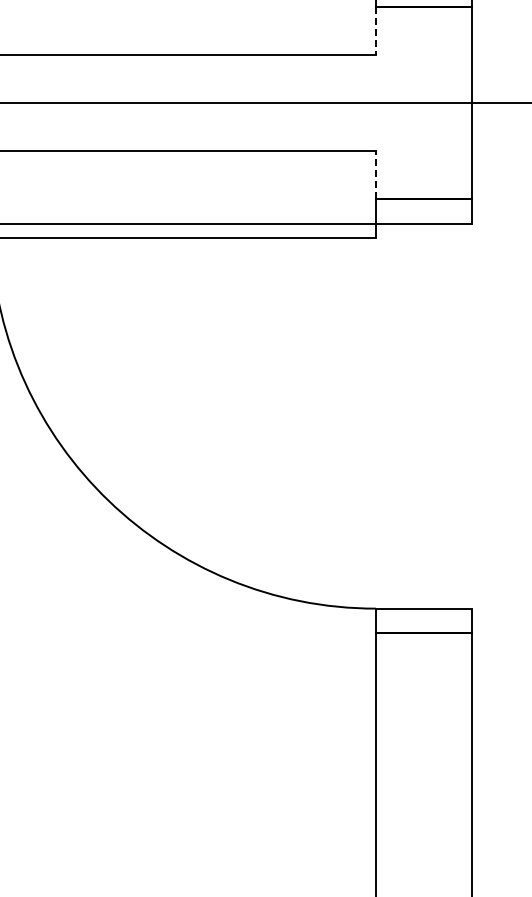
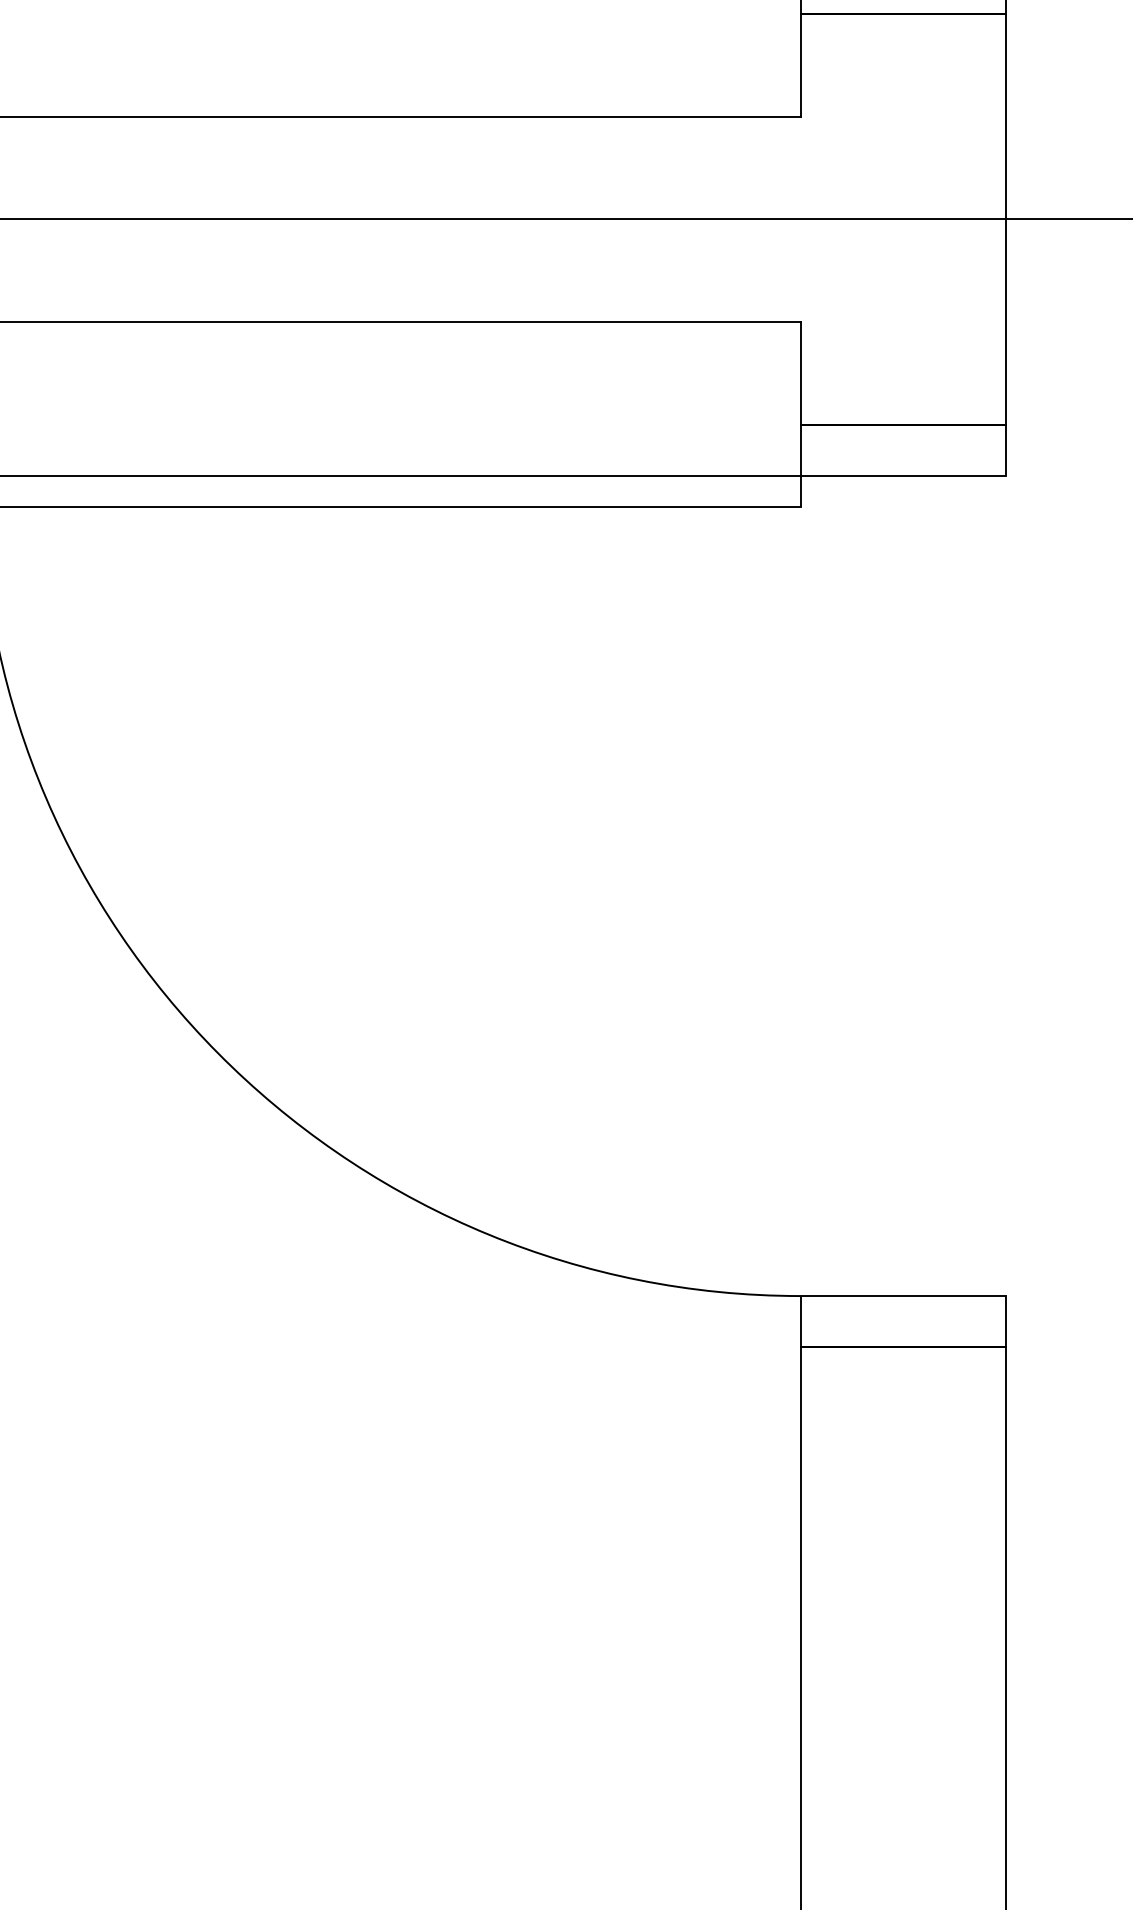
line: (375, 31) -> (799, 66), dashed -> solid
line: (375, 174) -> (799, 371), dashed -> solid

